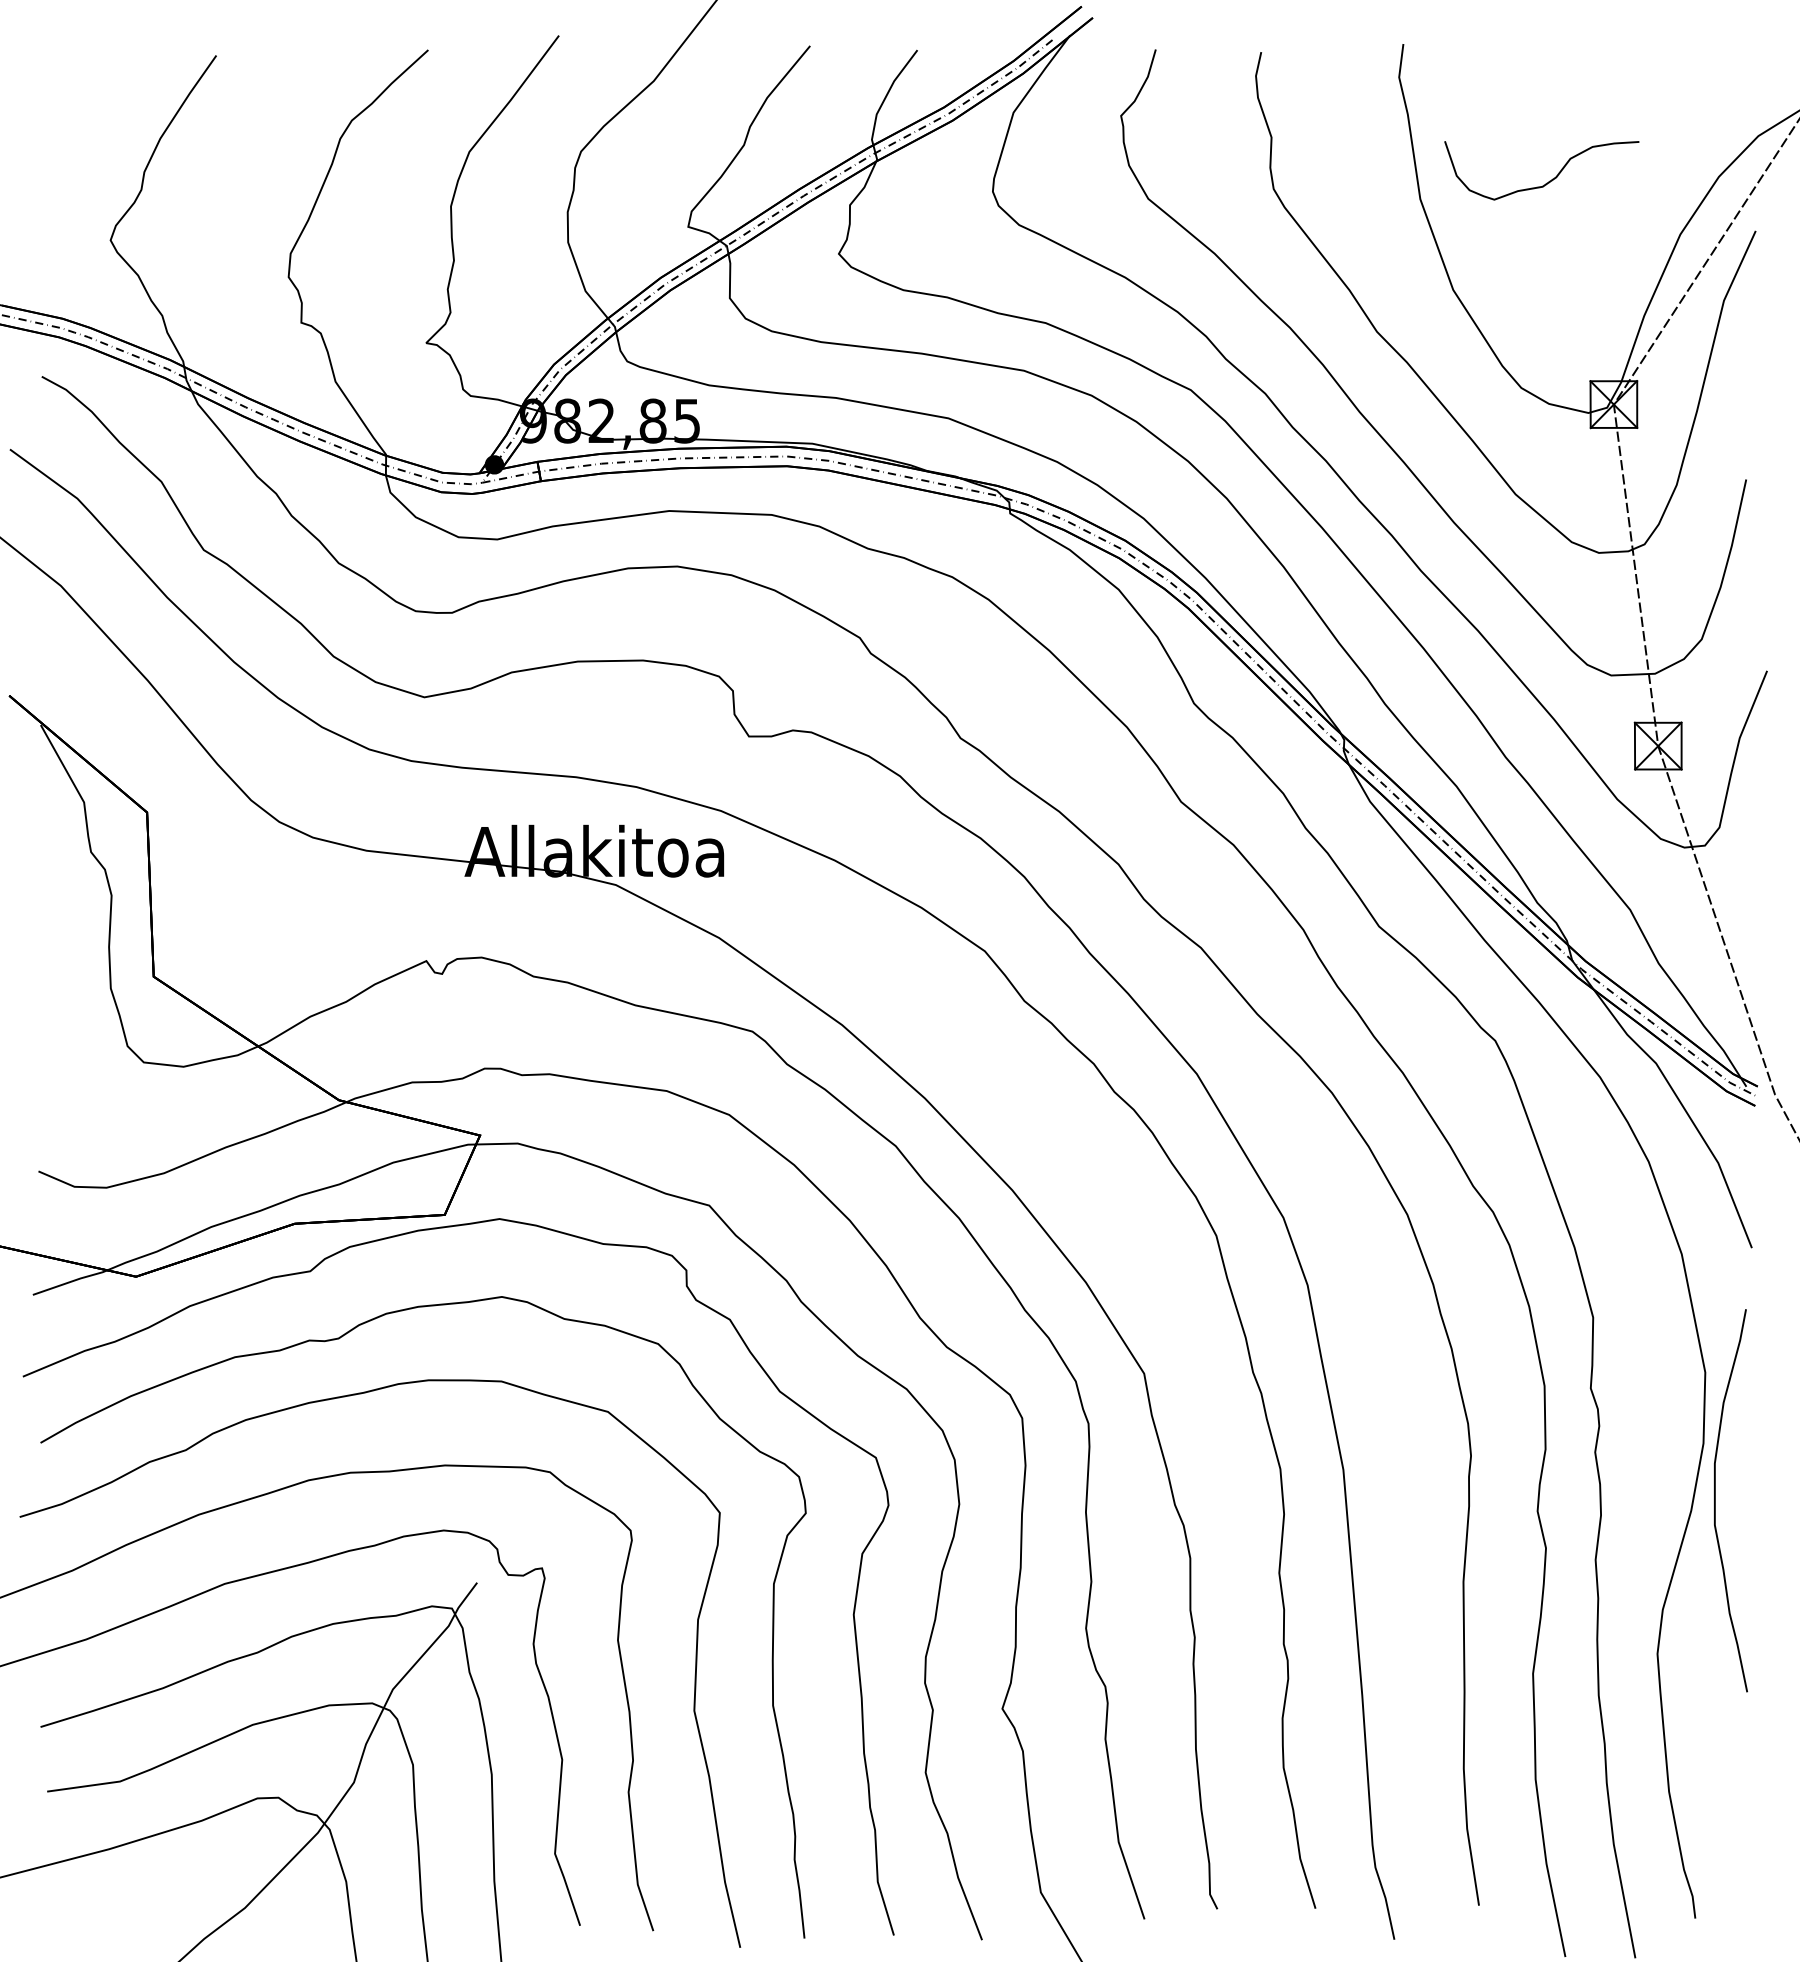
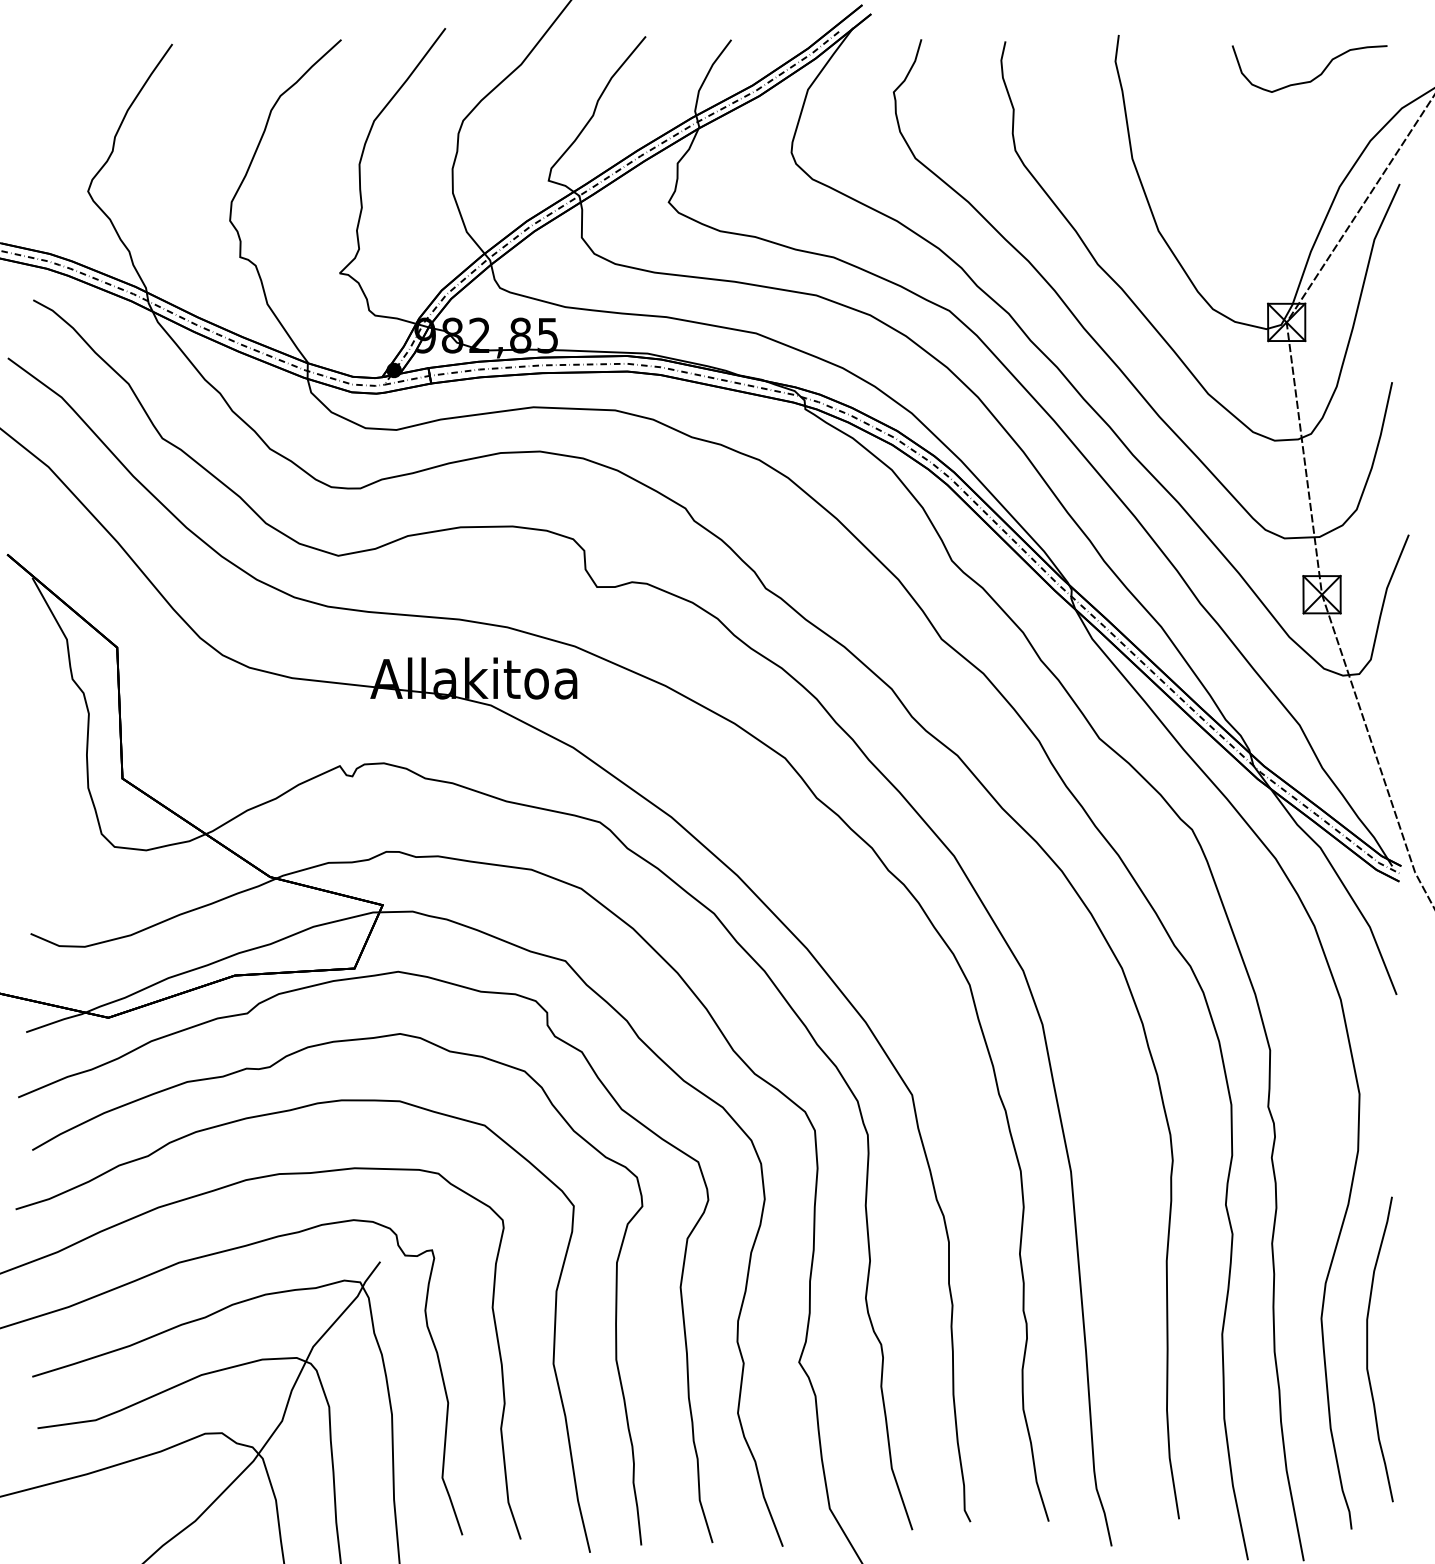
curve: (1549, 180) -> (1315, 76), moved
curve: (1715, 1500) -> (1367, 1349), moved

